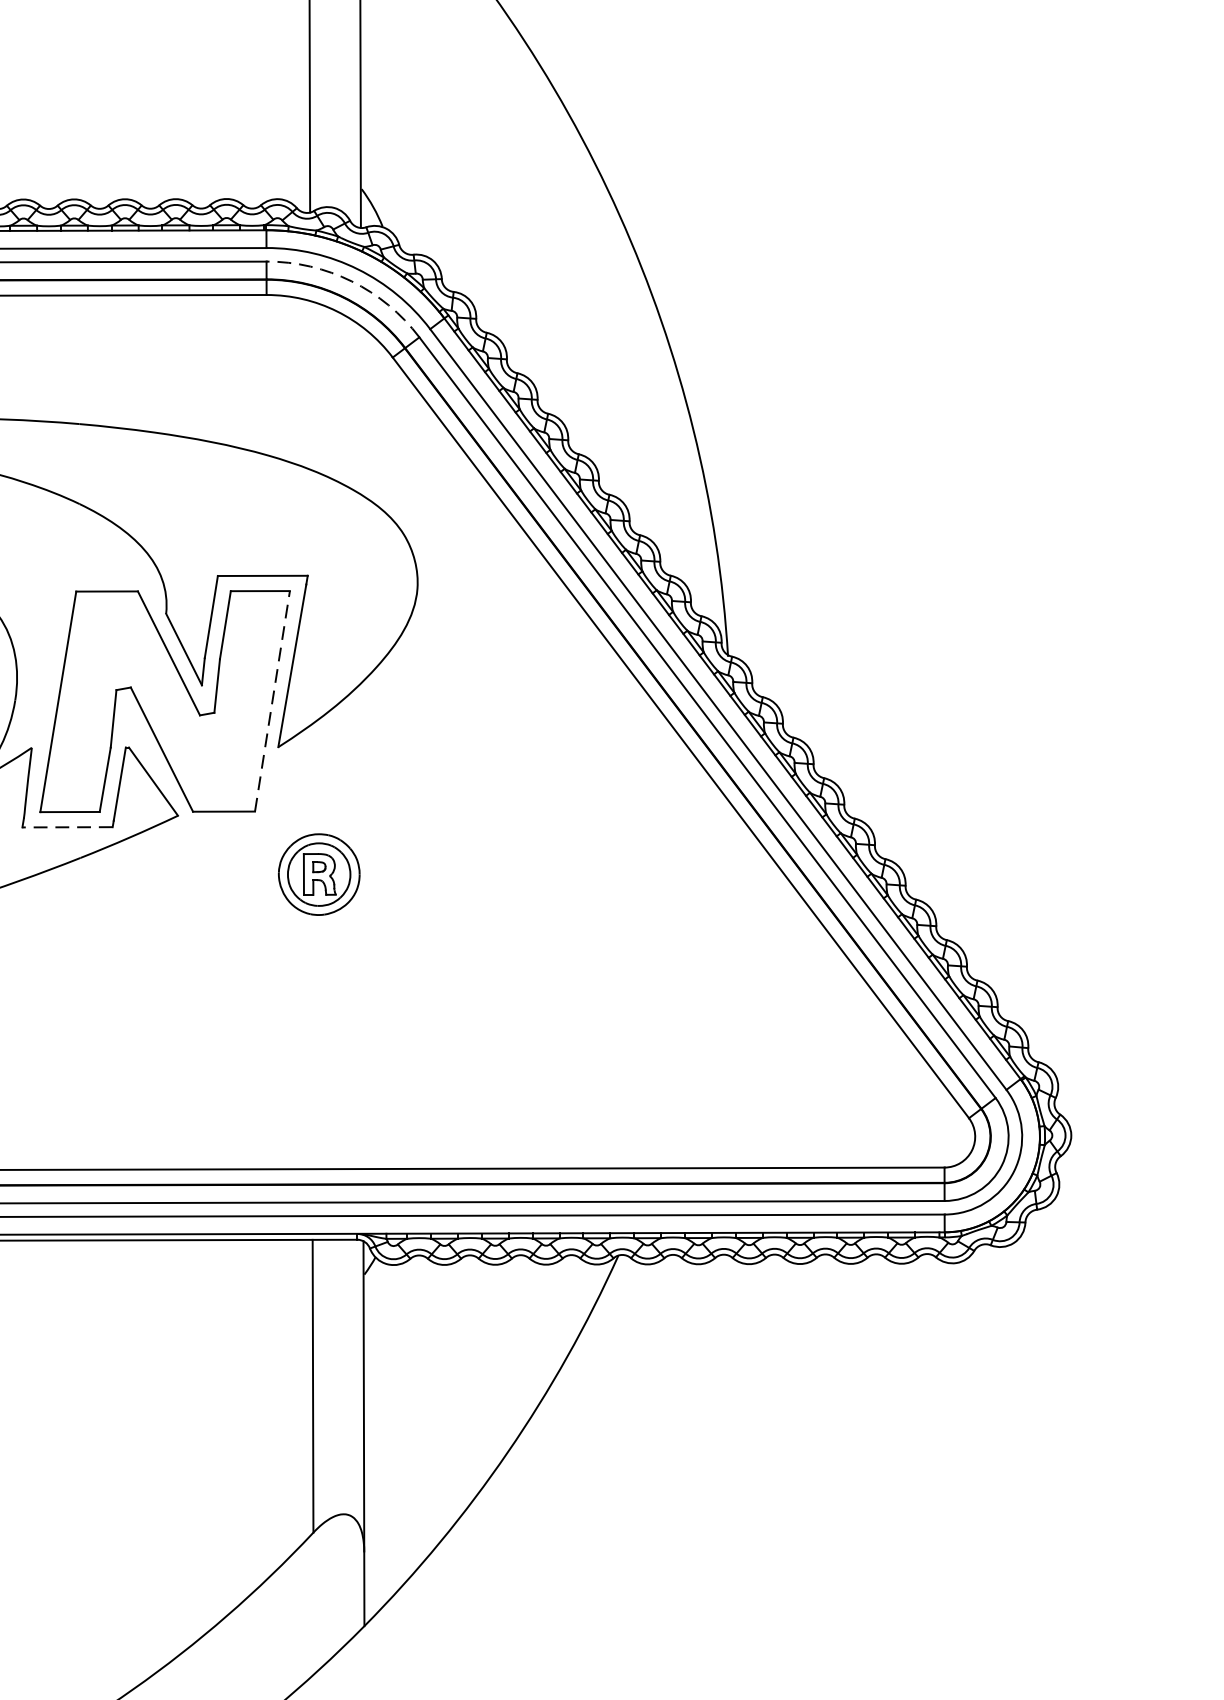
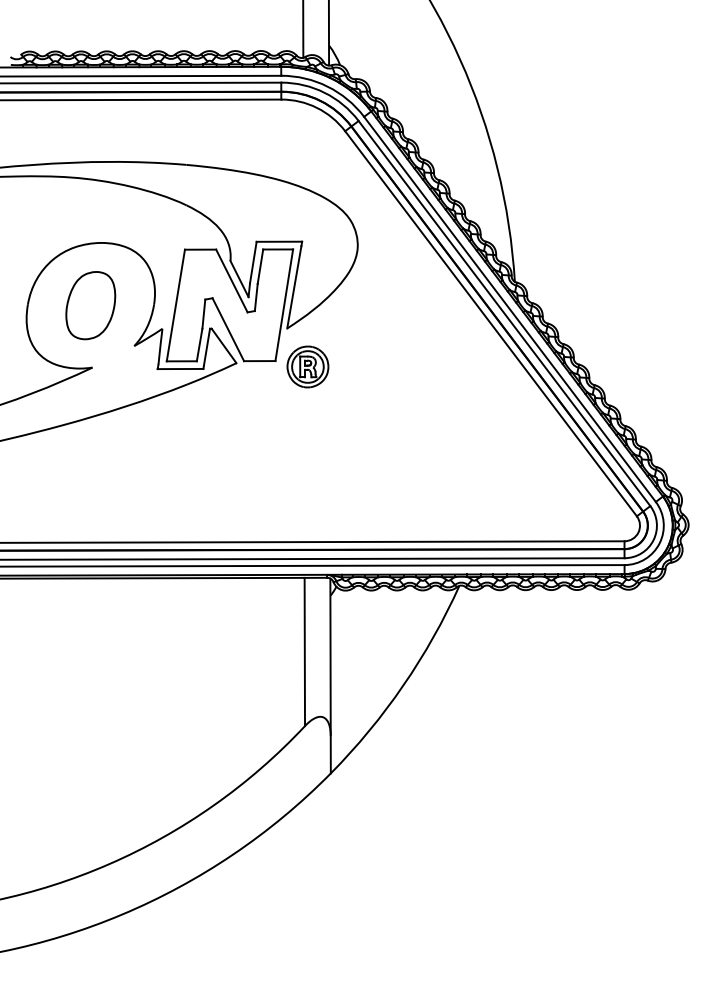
arc: (351, 281) -> (324, 92), dashed -> solid
line: (272, 701) -> (284, 305), dashed -> solid
line: (67, 828) -> (180, 369), dashed -> solid
part: (318, 873) -> (307, 366), moved

